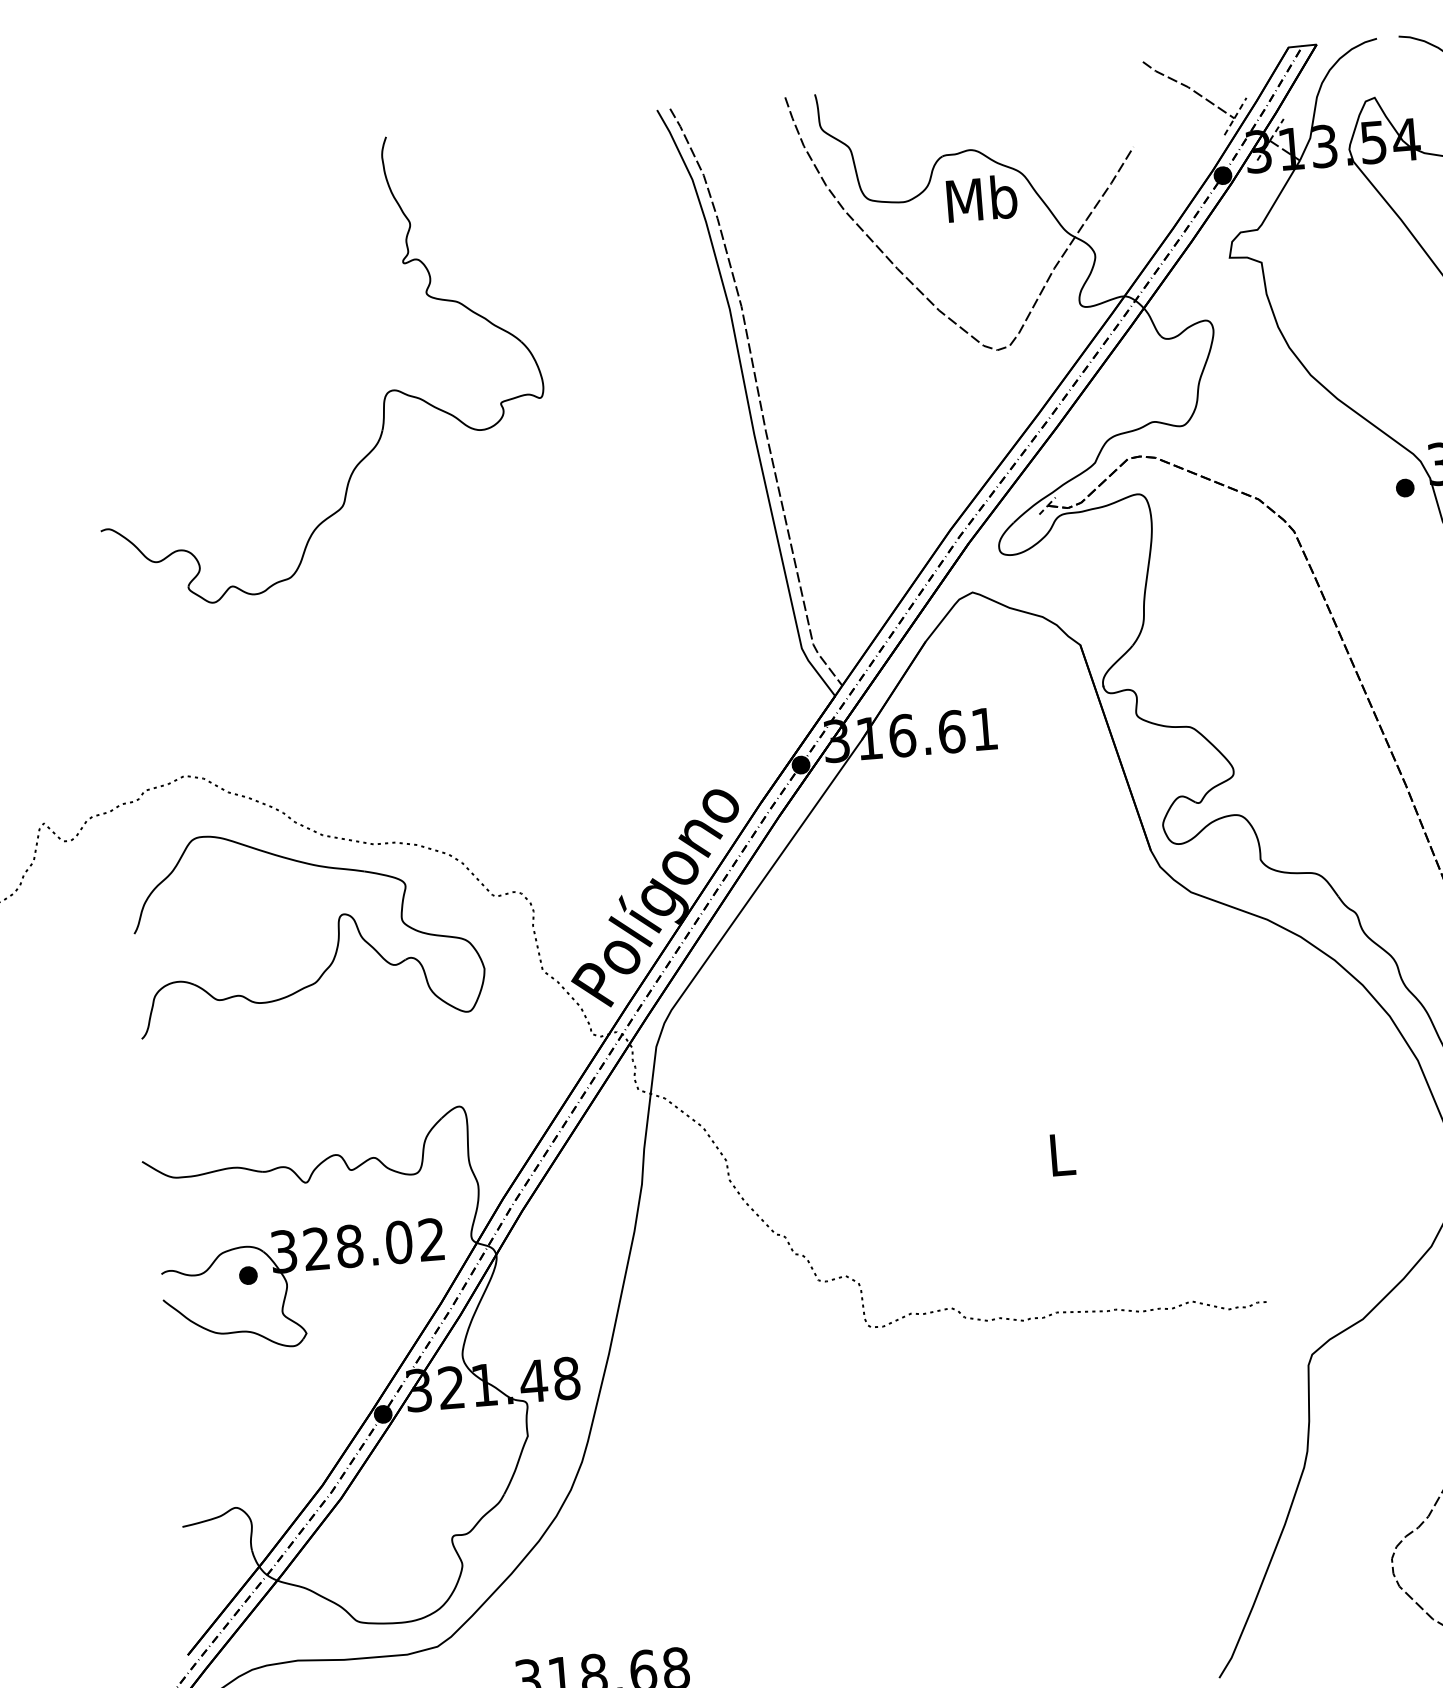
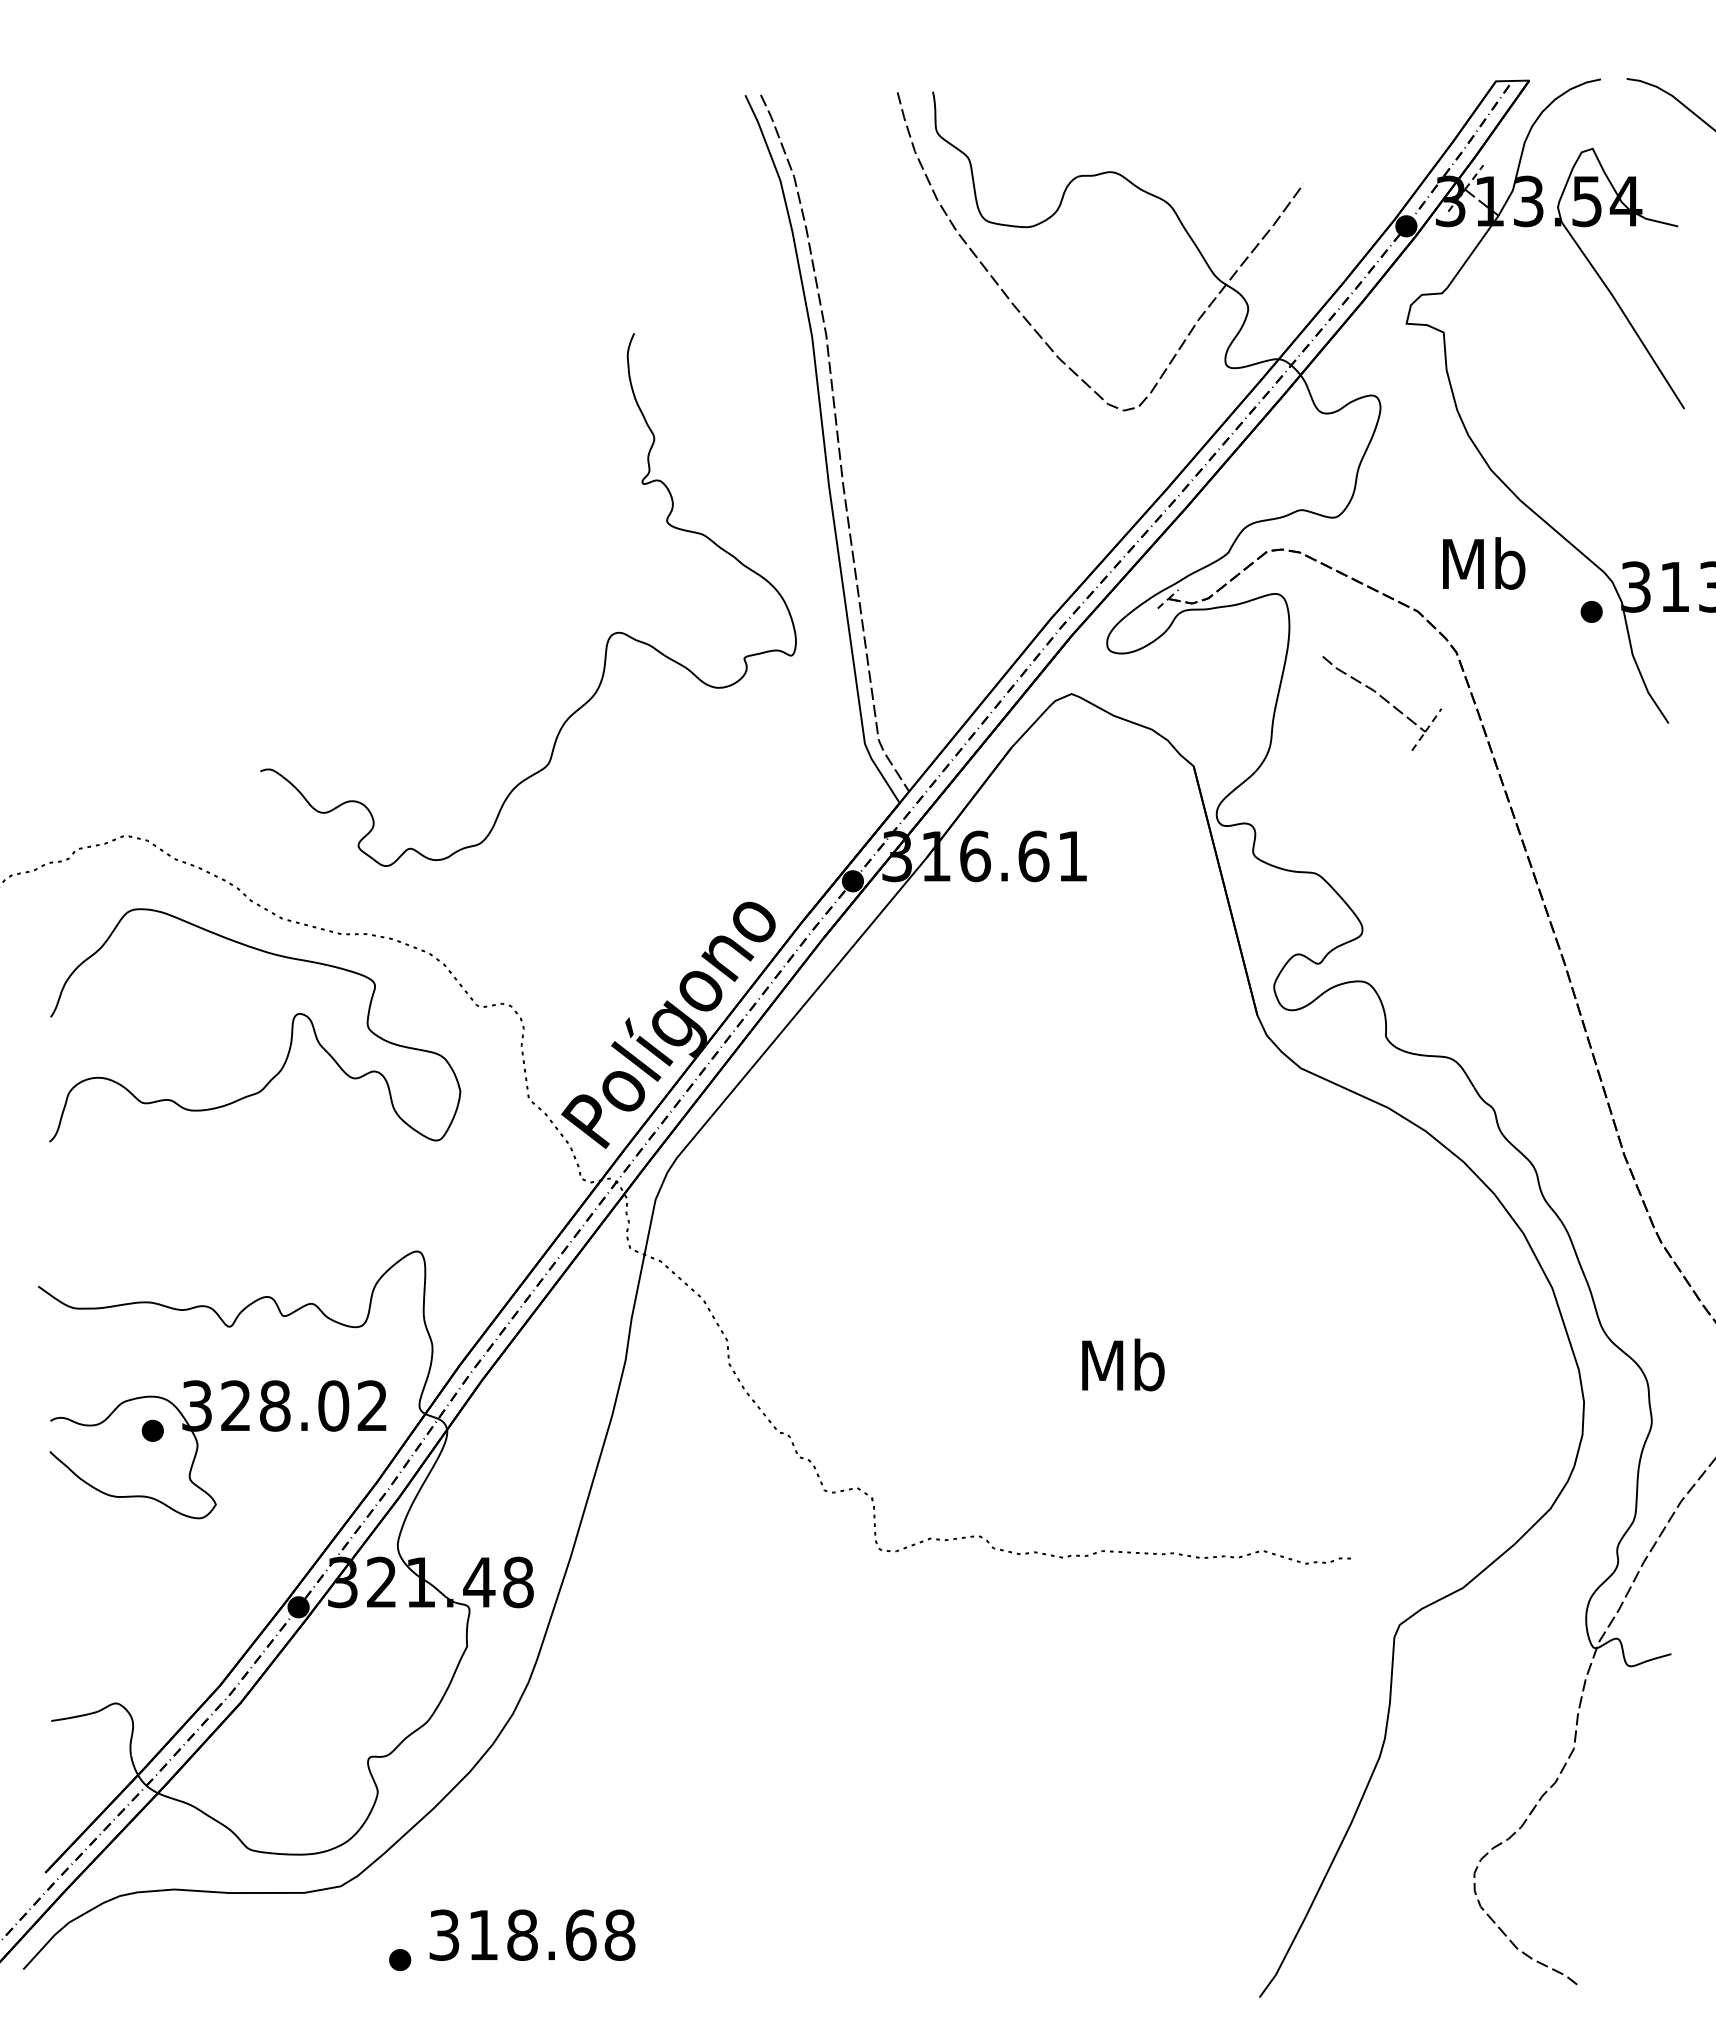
part: (1196, 97) -> (1382, 703), moved
text: (982, 198) -> (1484, 563), moved
part: (384, 396) -> (607, 639), moved
text: (1061, 1153) -> (1123, 1364), L -> Mb

